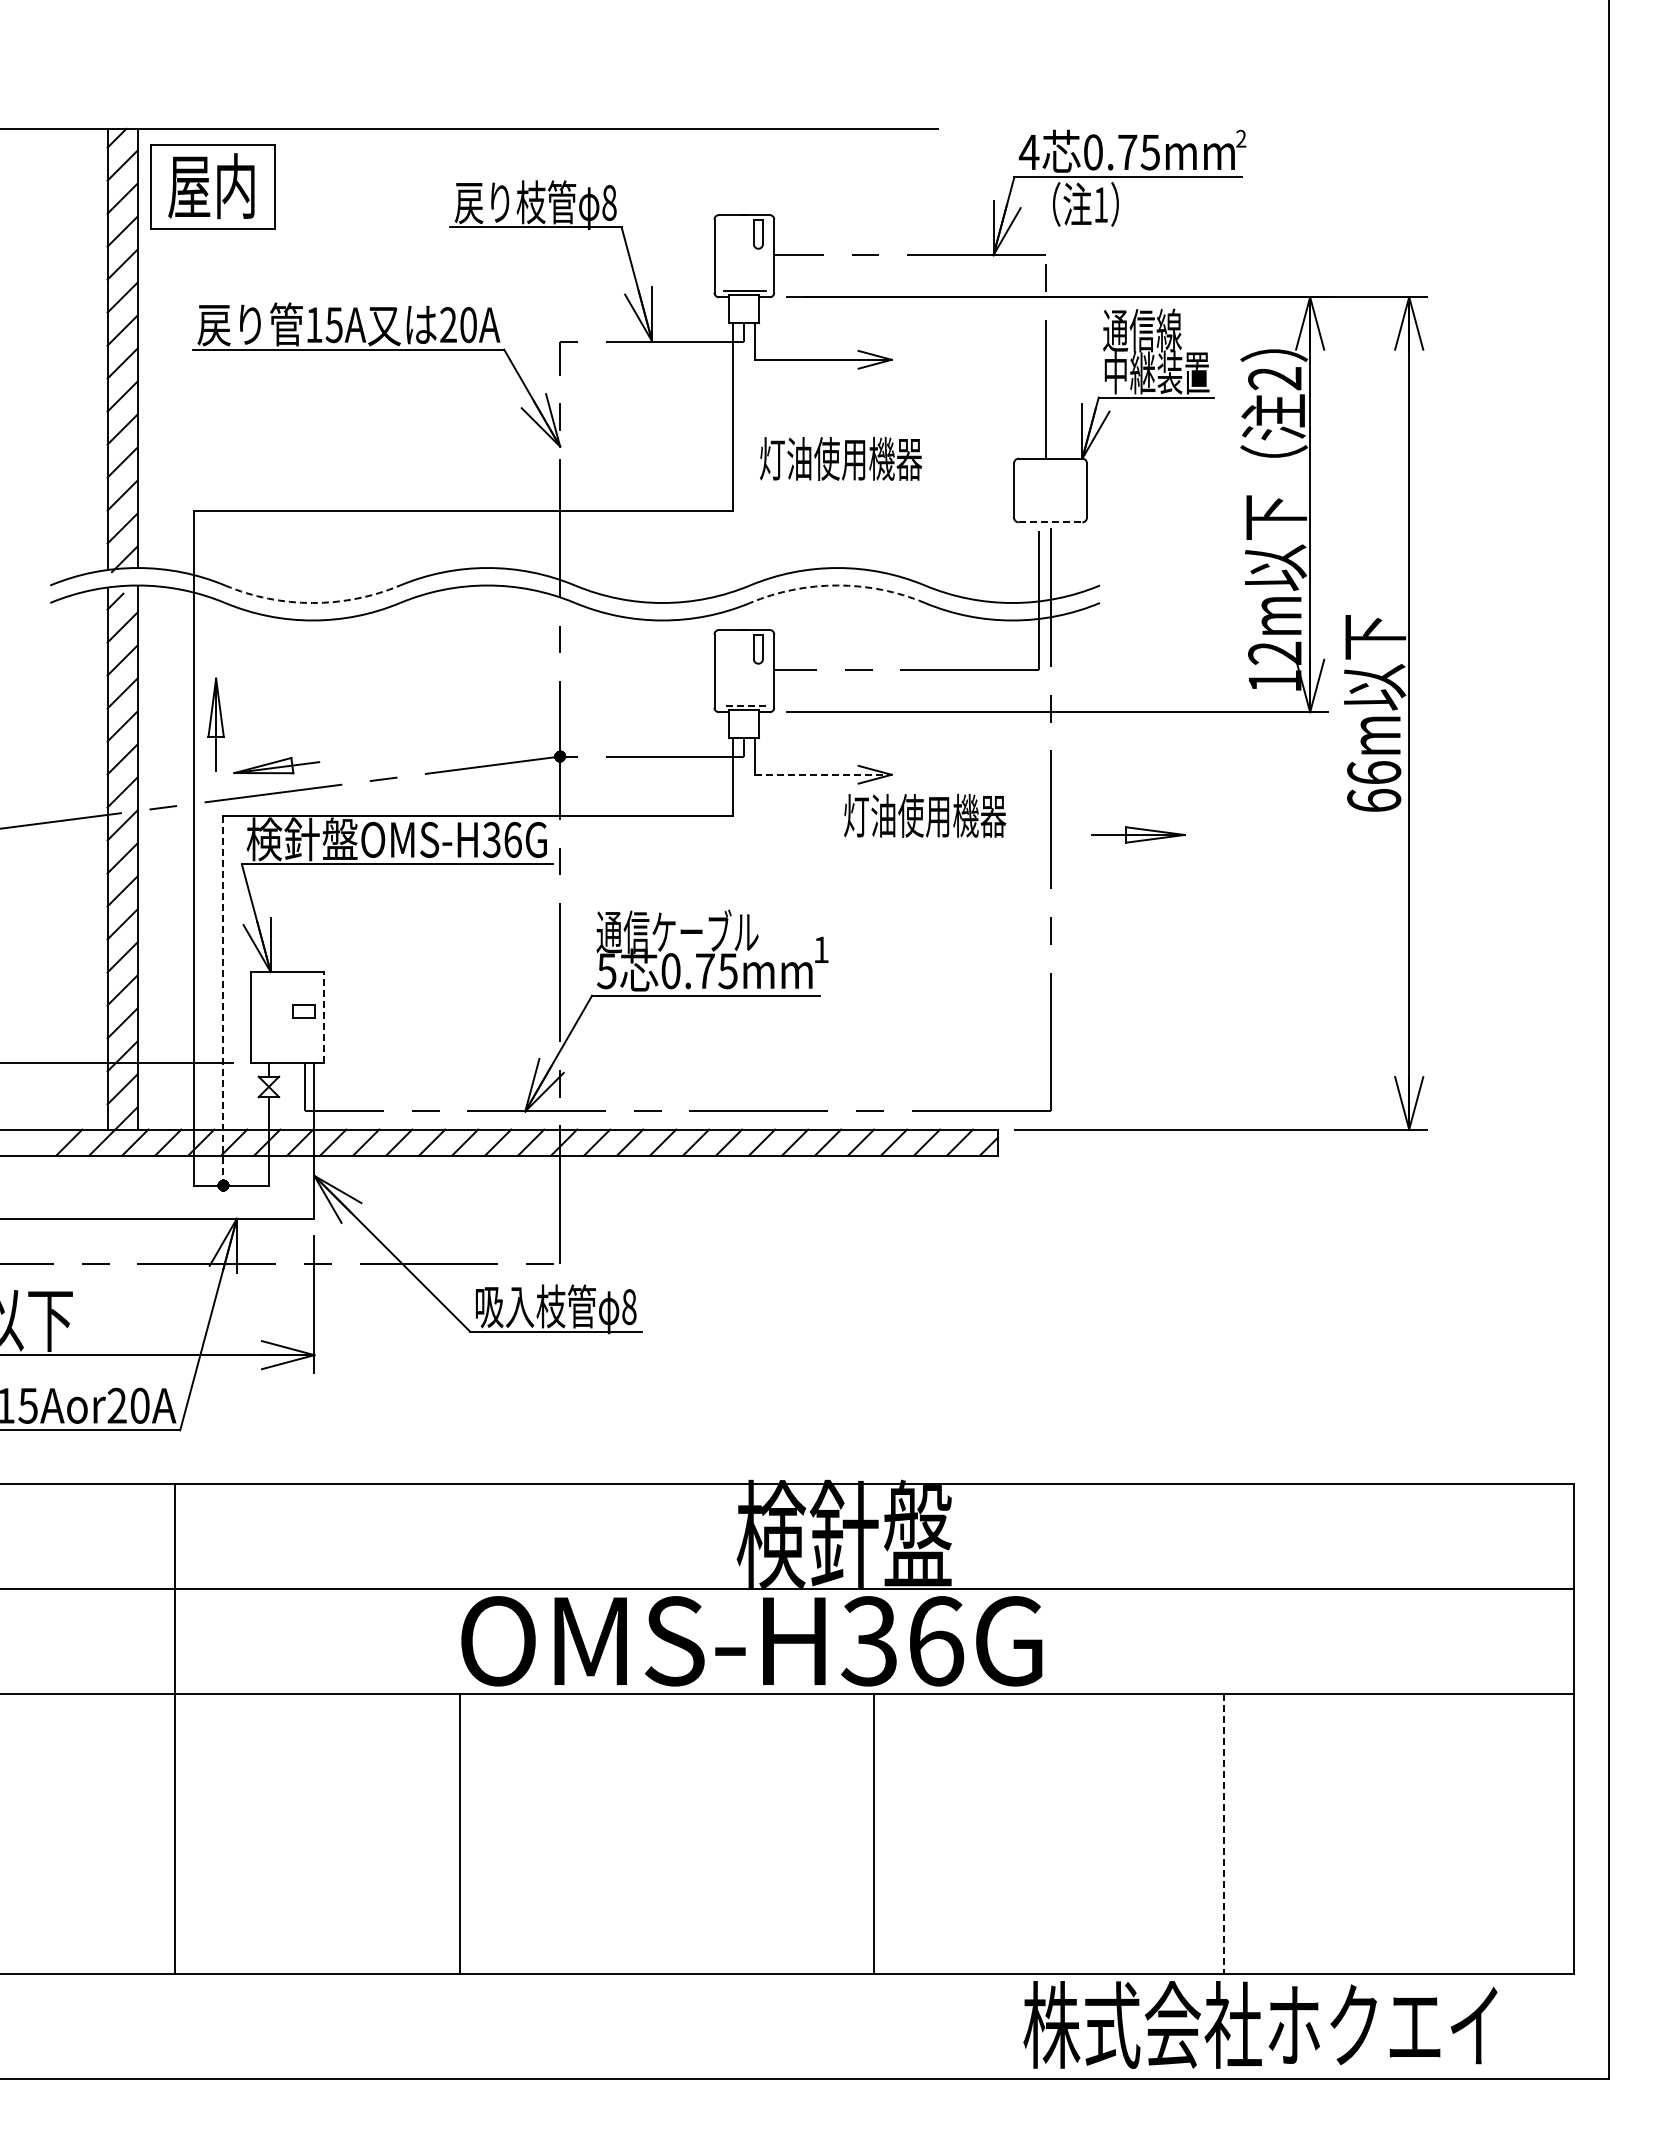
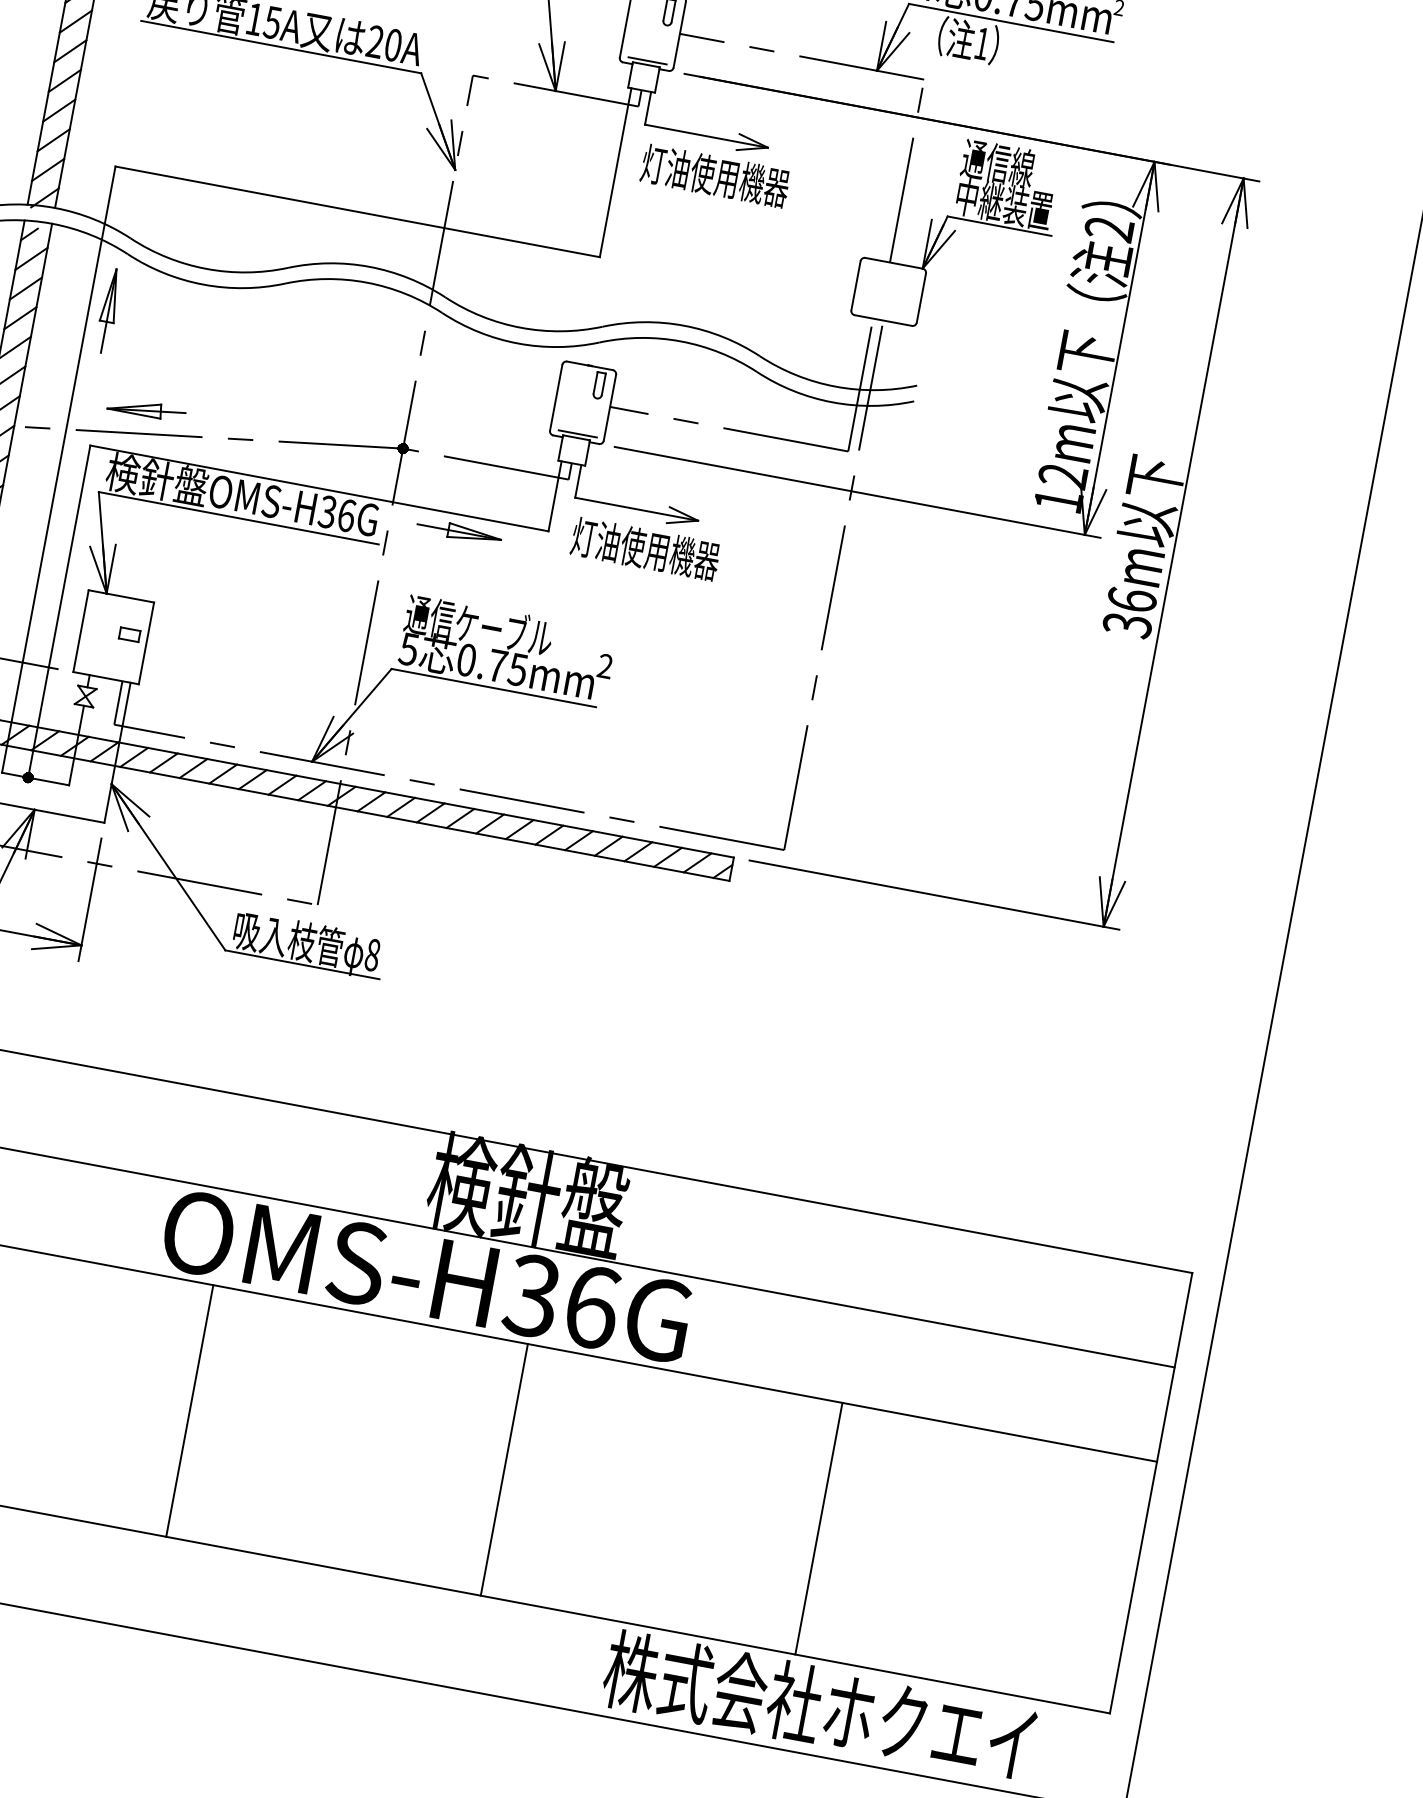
text: (841, 458) -> (715, 175), moved
line: (1050, 522) -> (883, 320), dashed -> solid
arc: (837, 585) -> (681, 341), dashed -> solid
arc: (312, 603) -> (206, 269), dashed -> solid
line: (744, 705) -> (577, 433), dashed -> solid
part: (215, 724) -> (108, 310), moved
line: (823, 774) -> (636, 509), dashed -> solid
text: (1374, 800) -> (1127, 625), 66m -> 36m
text: (925, 815) -> (646, 548), moved
part: (1138, 834) -> (459, 531), moved
text: (820, 949) -> (604, 665), 1 -> 2
line: (223, 1000) -> (59, 611), dashed -> solid
line: (323, 1017) -> (146, 643), dashed -> solid
line: (460, 1833) -> (189, 1410), moved
line: (1224, 1833) -> (819, 1528), dashed -> solid

